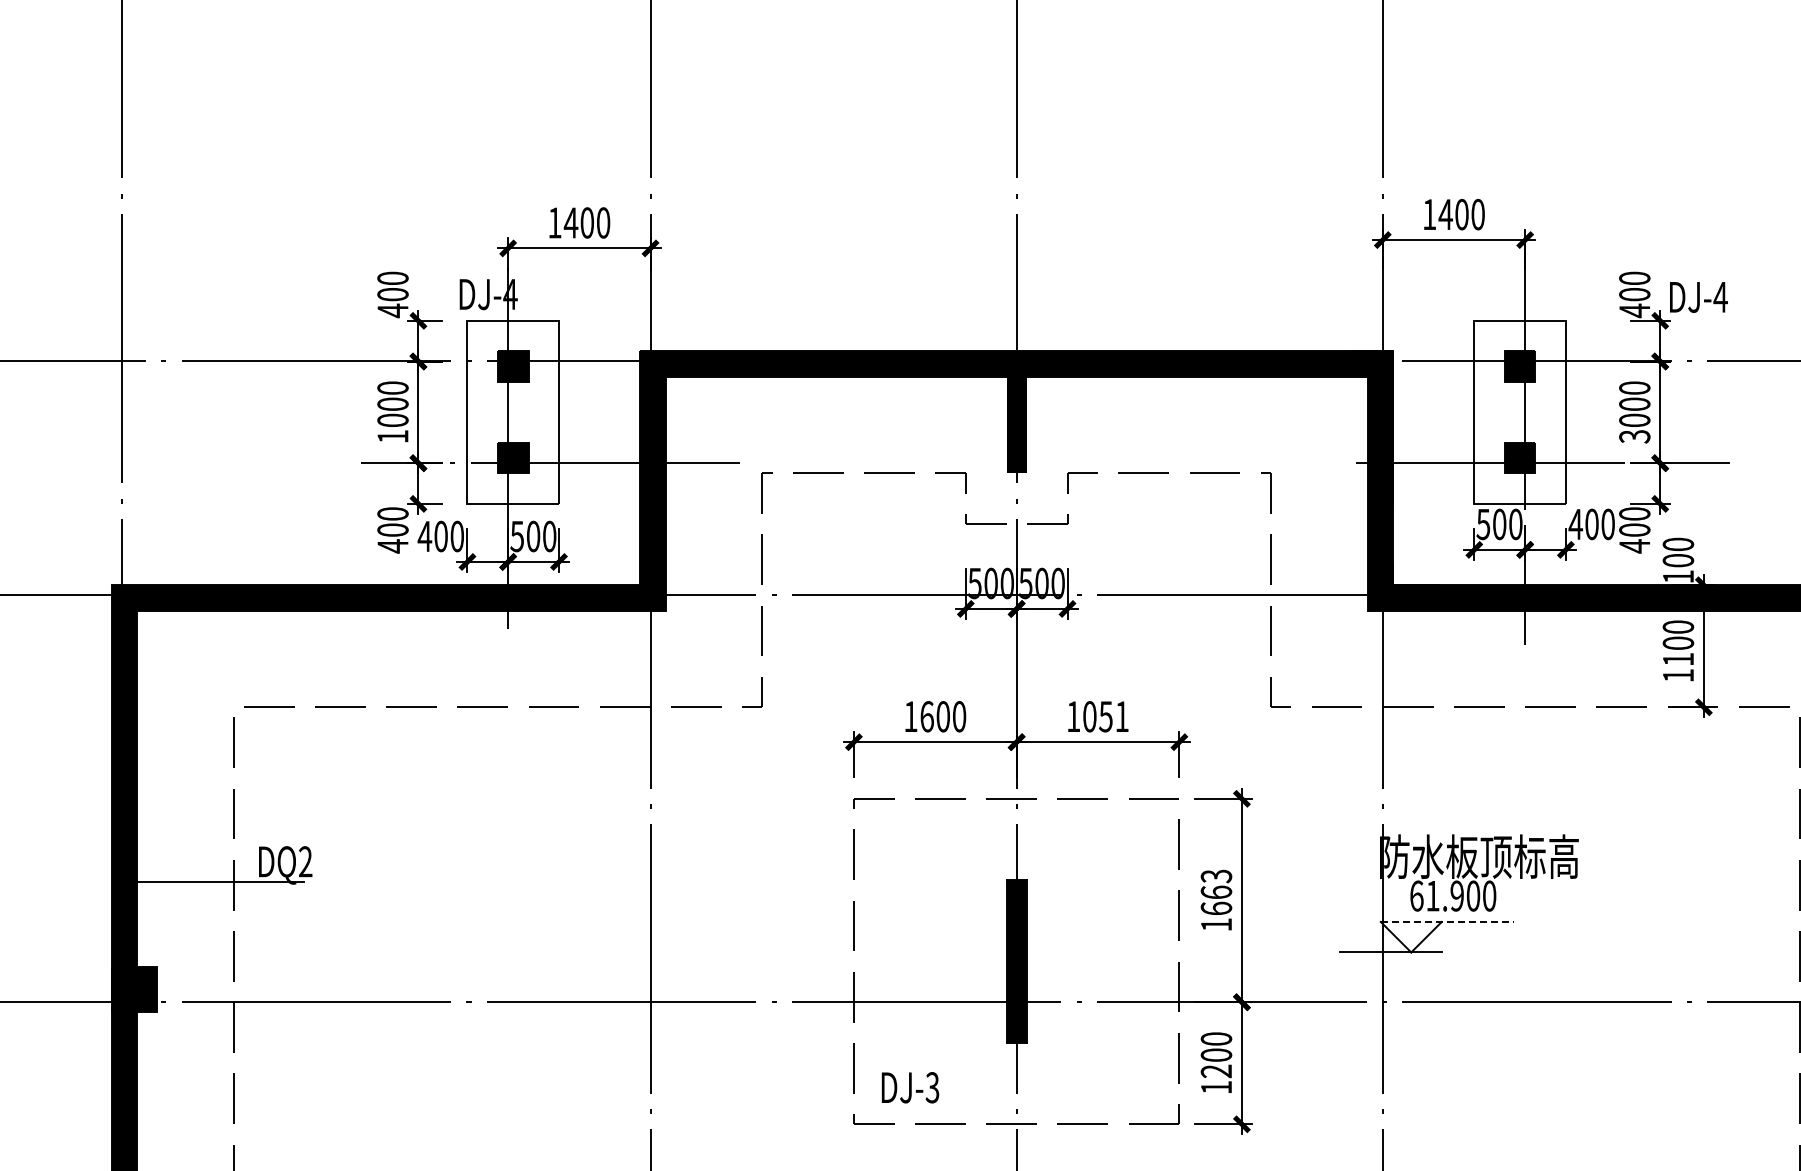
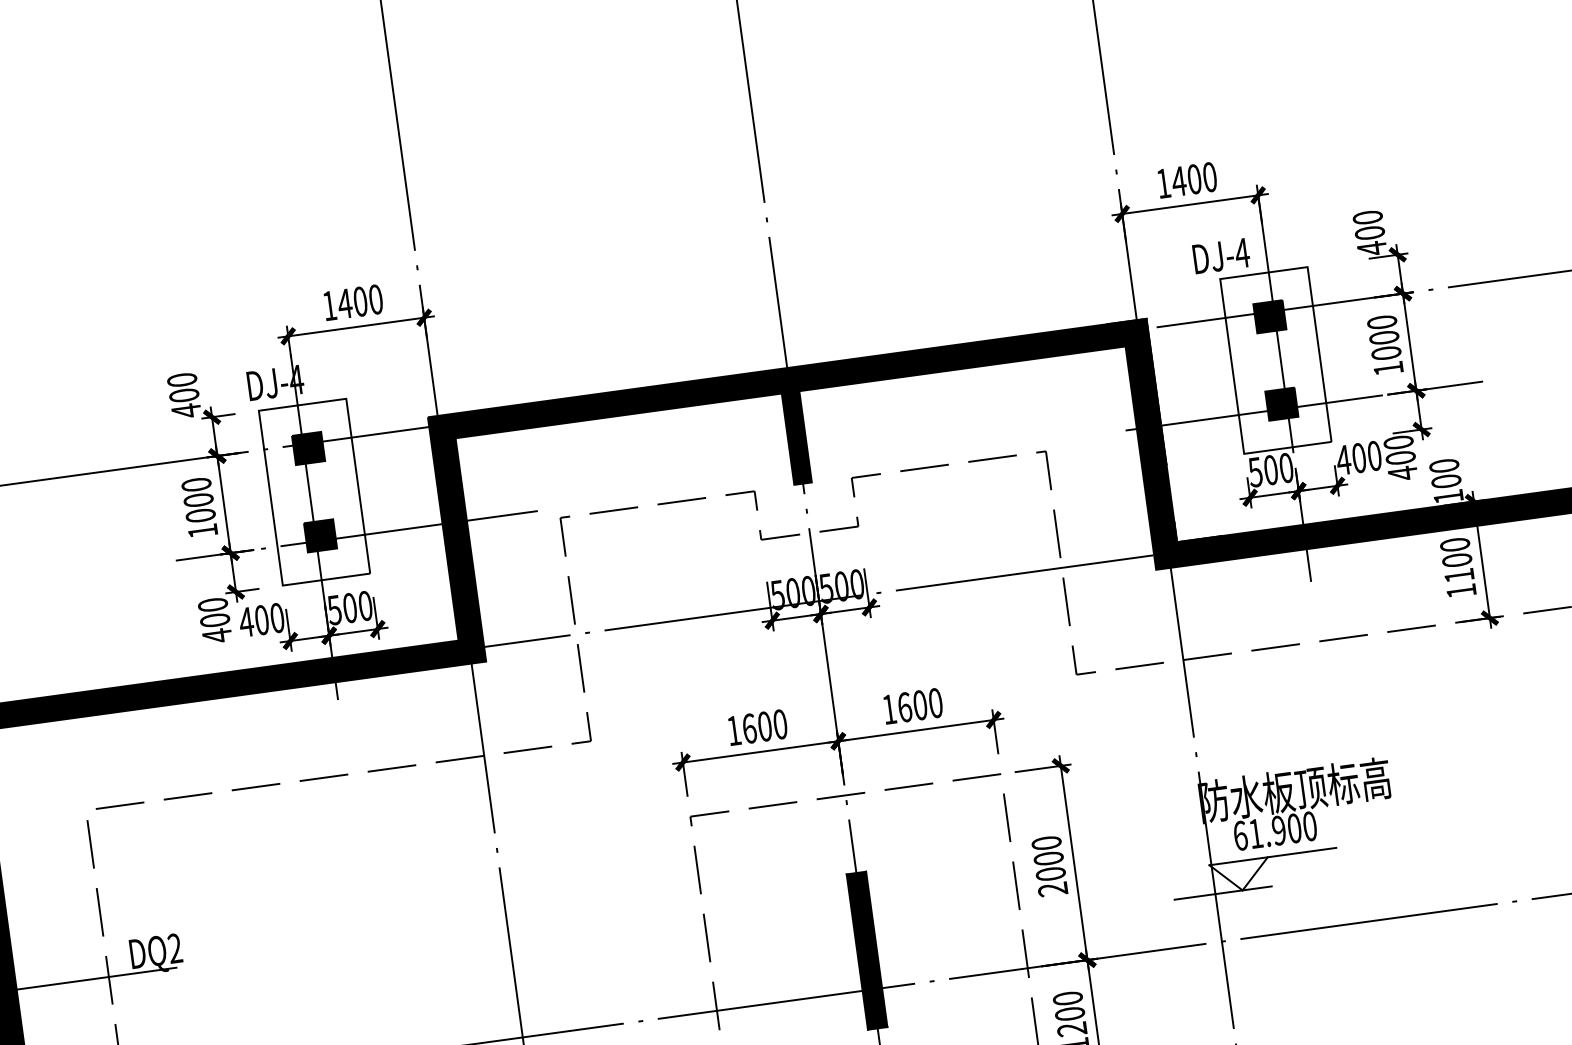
text: (1698, 297) -> (1221, 256), moved
text: (1634, 436) -> (1388, 368), 3000 -> 1000
text: (1105, 716) -> (919, 705), 1051 -> 1600
text: (1216, 900) -> (1049, 866), 1663 -> 2000
line: (1447, 921) -> (1273, 856), dashed -> solid

